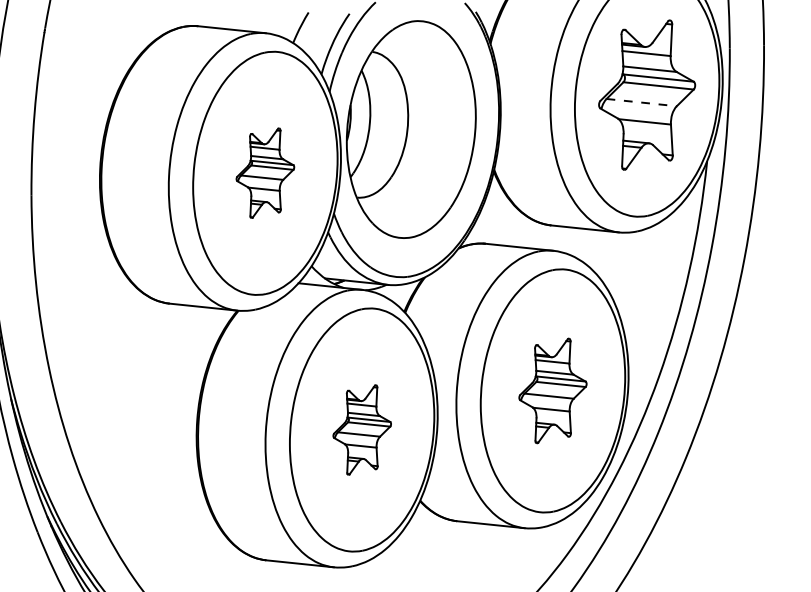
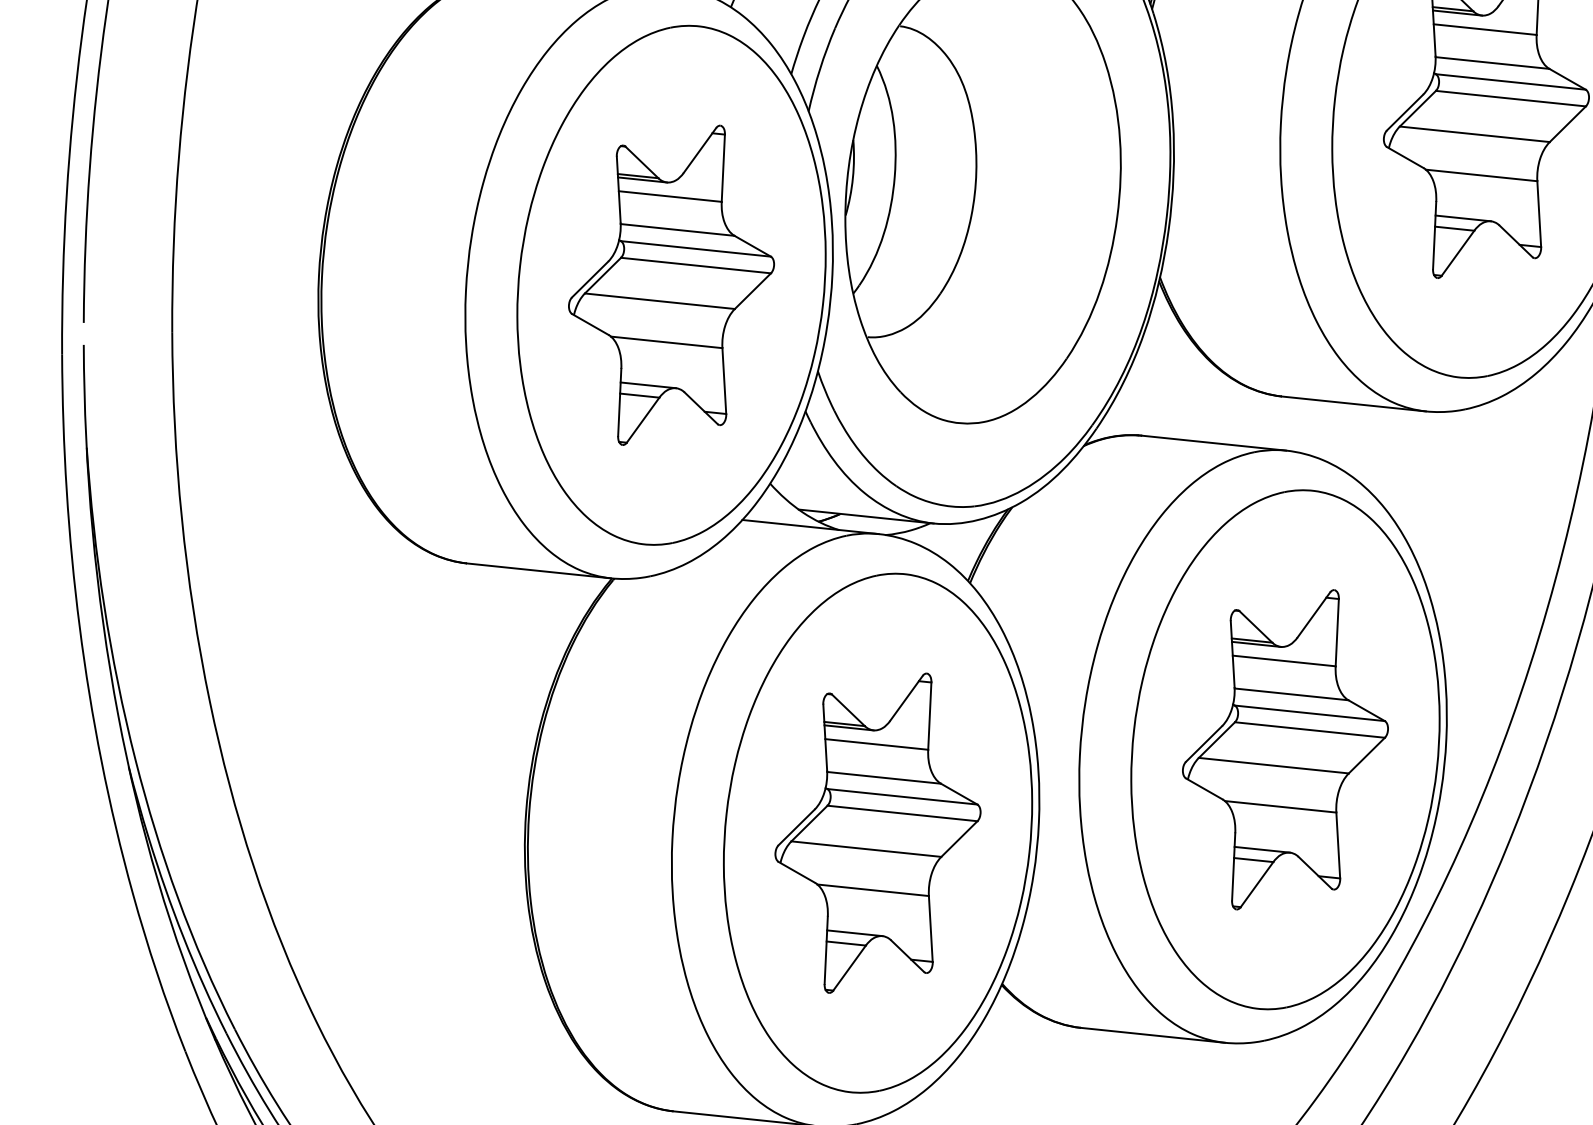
line: (642, 102) -> (1476, 134), dashed -> solid
part: (265, 172) -> (671, 283), size x1.67
part: (552, 390) -> (1284, 748), size x1.43
part: (362, 429) -> (878, 832), size x1.67

